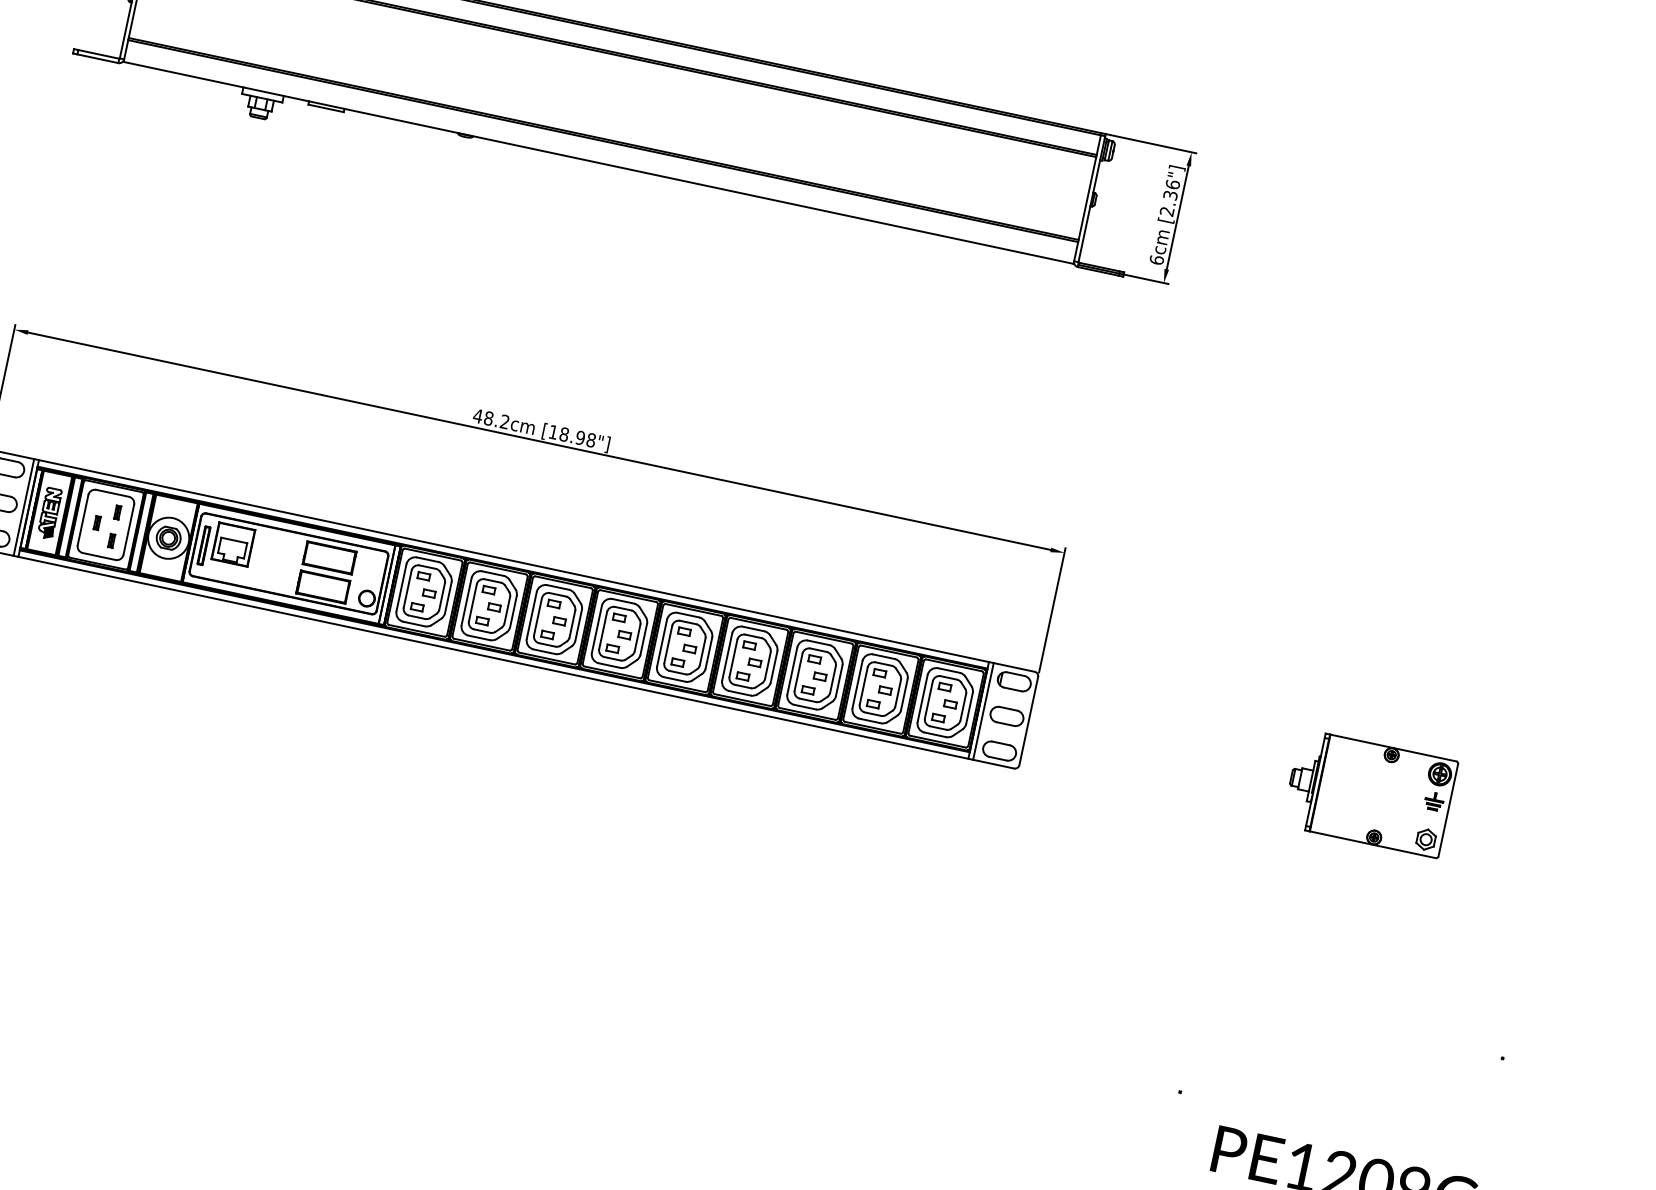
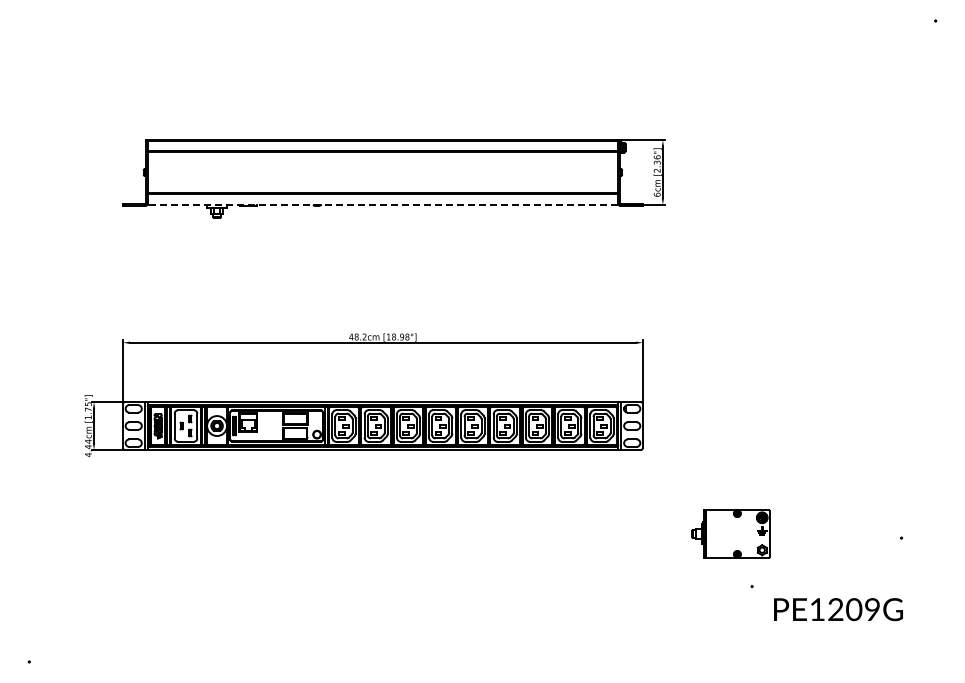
line: (597, 161) -> (382, 204), solid -> dashed
part: (1369, 792) -> (730, 533), moved

